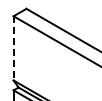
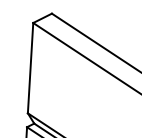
line: (13, 48) -> (30, 68), dashed -> solid

